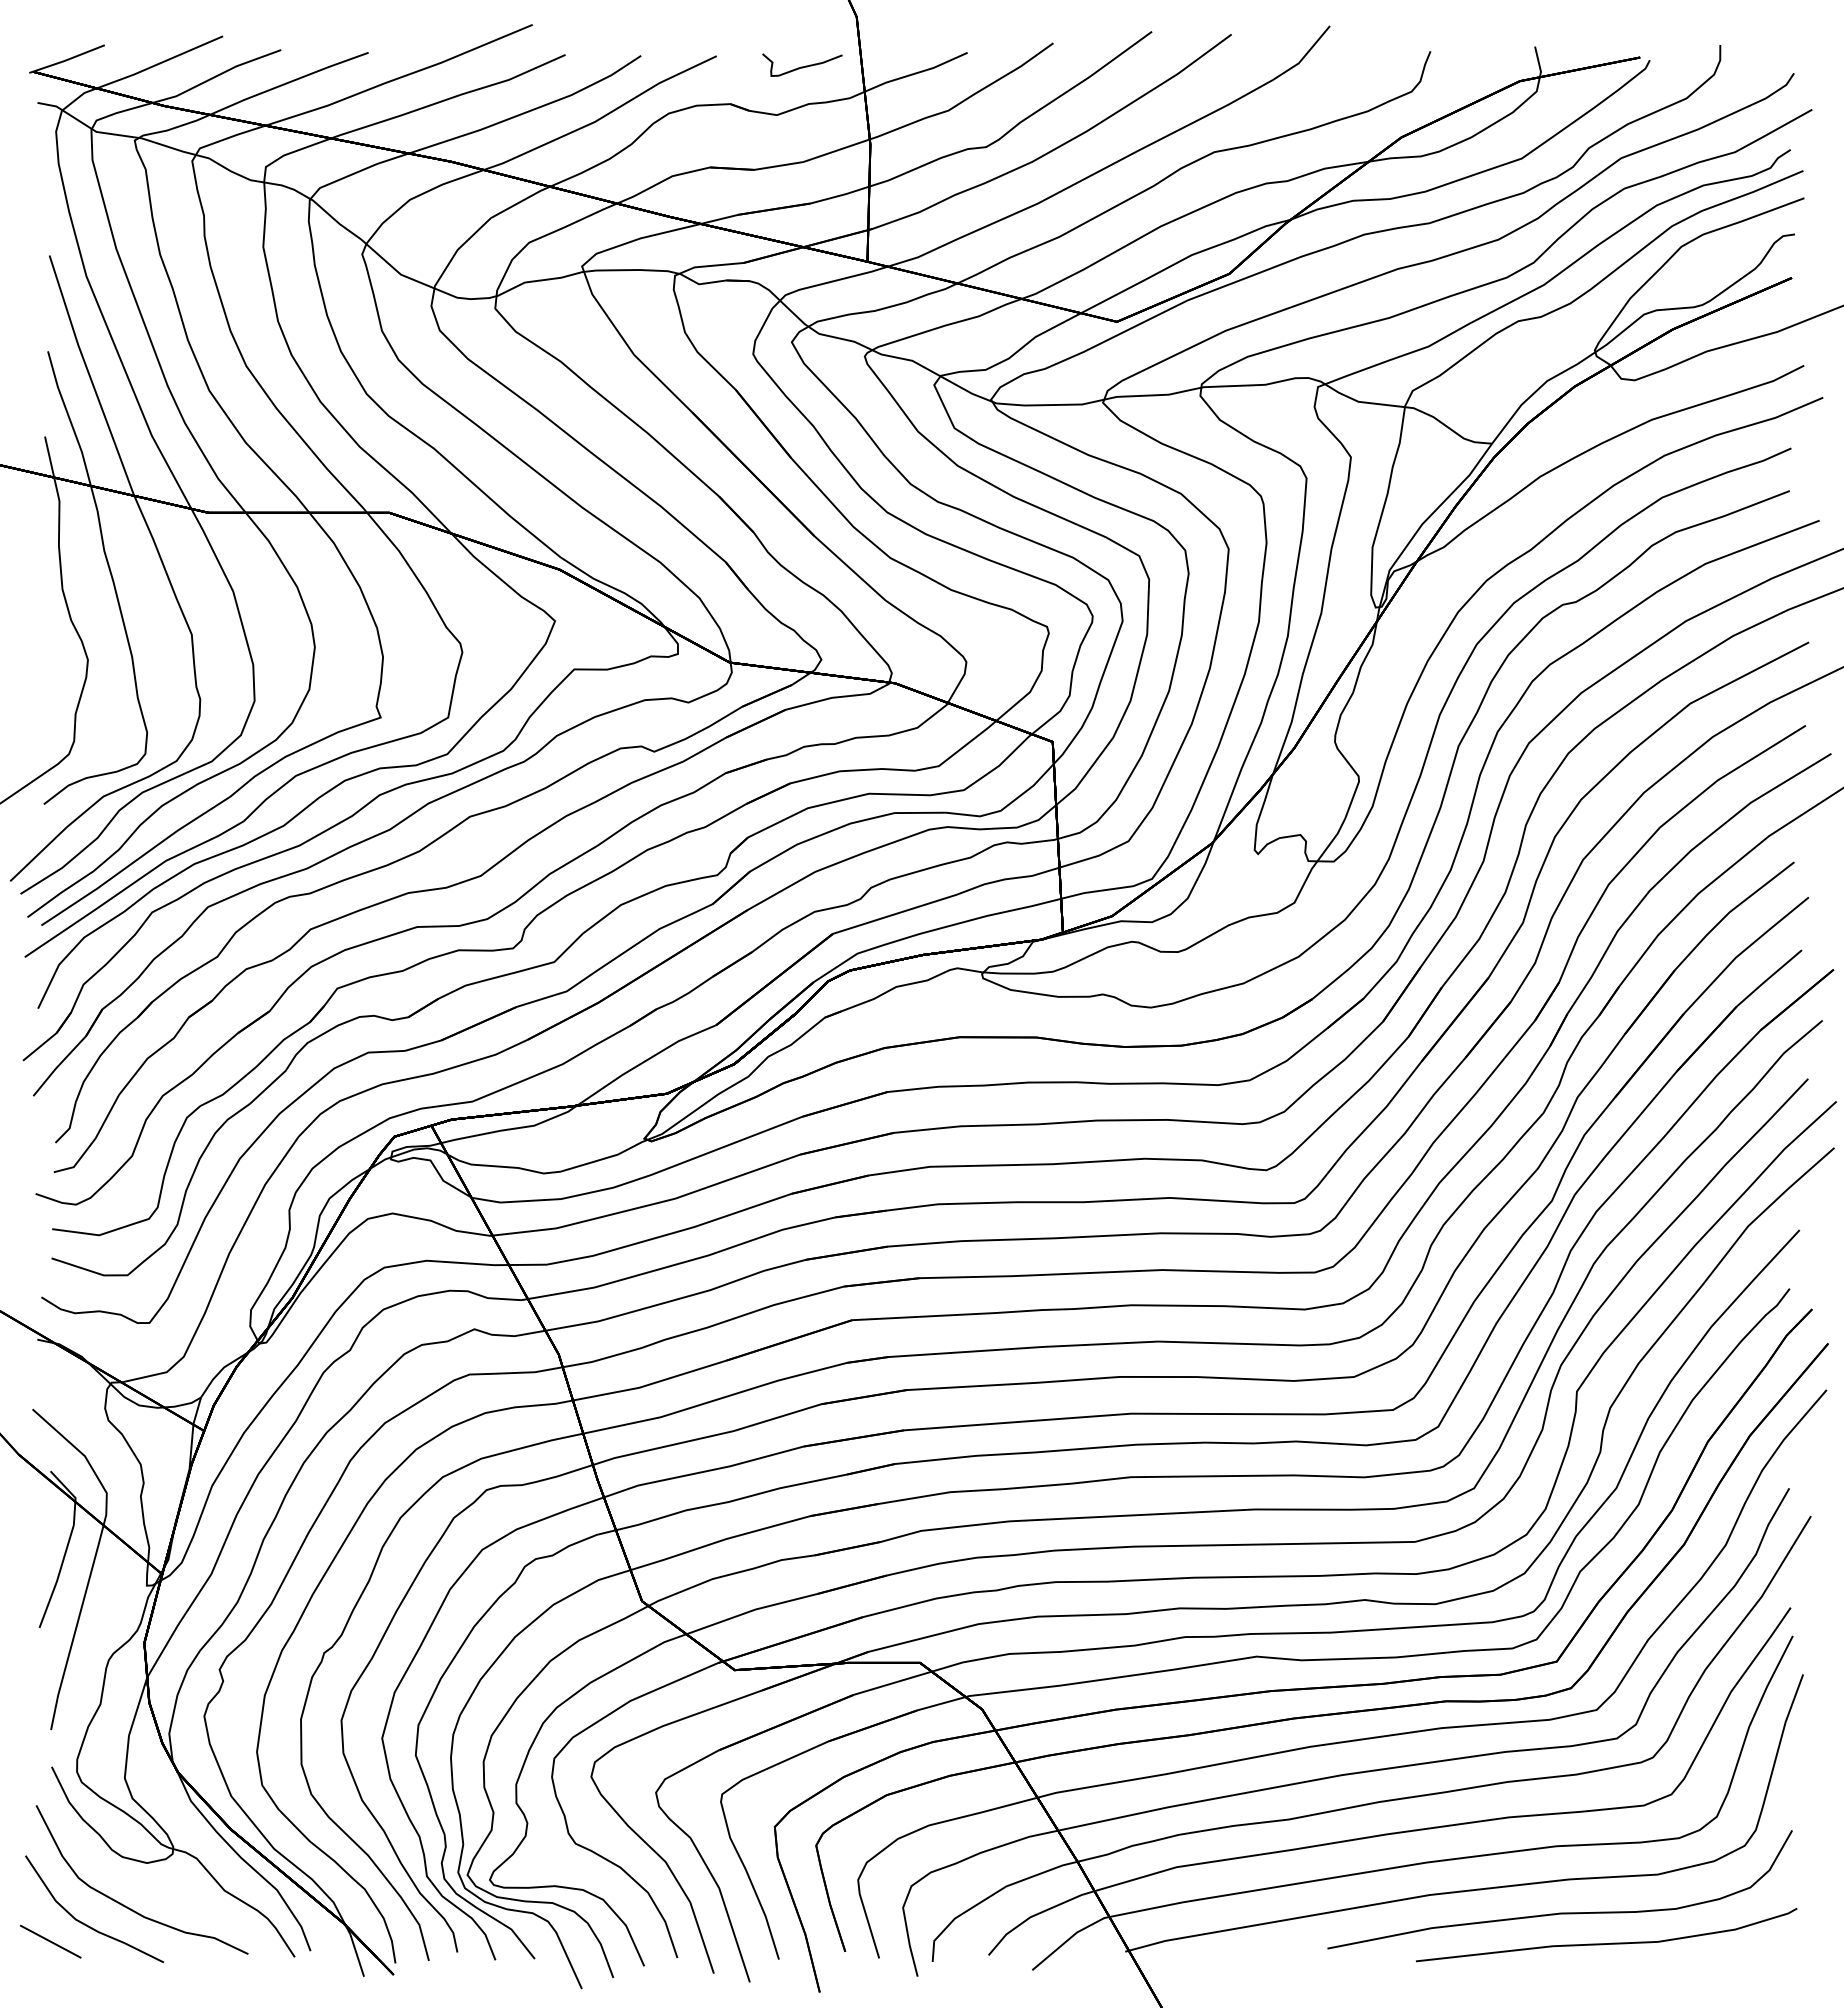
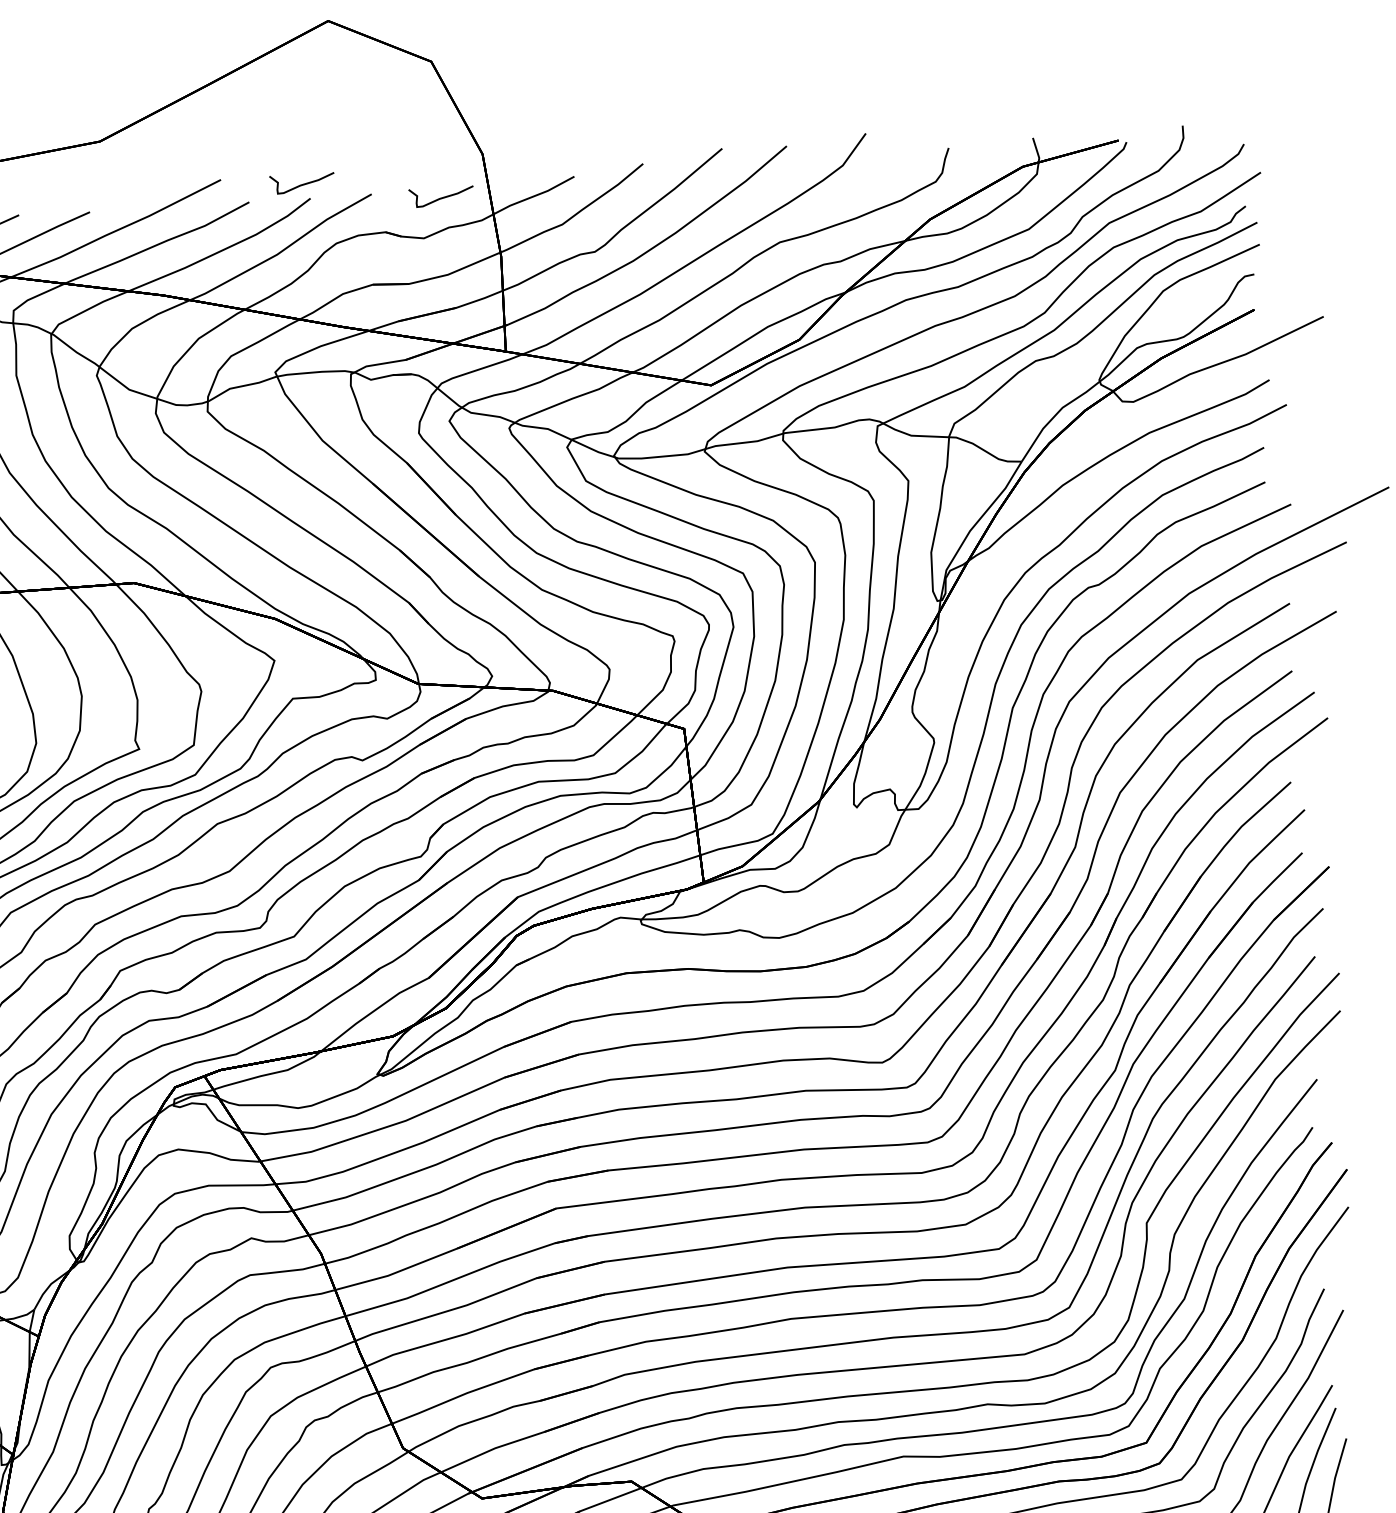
curve: (632, 37) -> (302, 184), added

